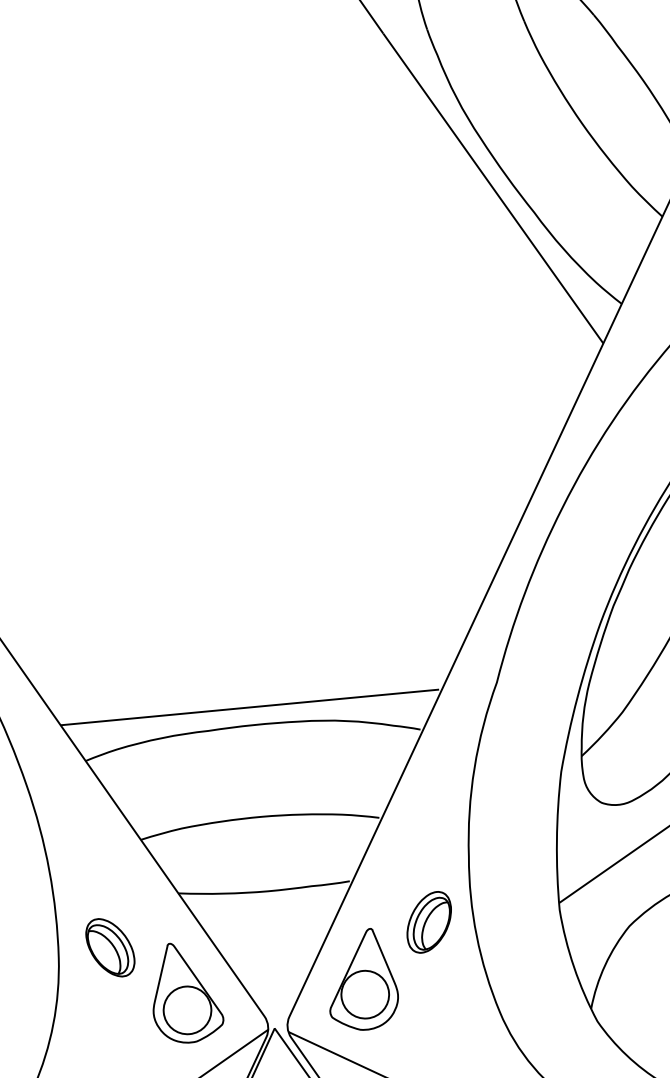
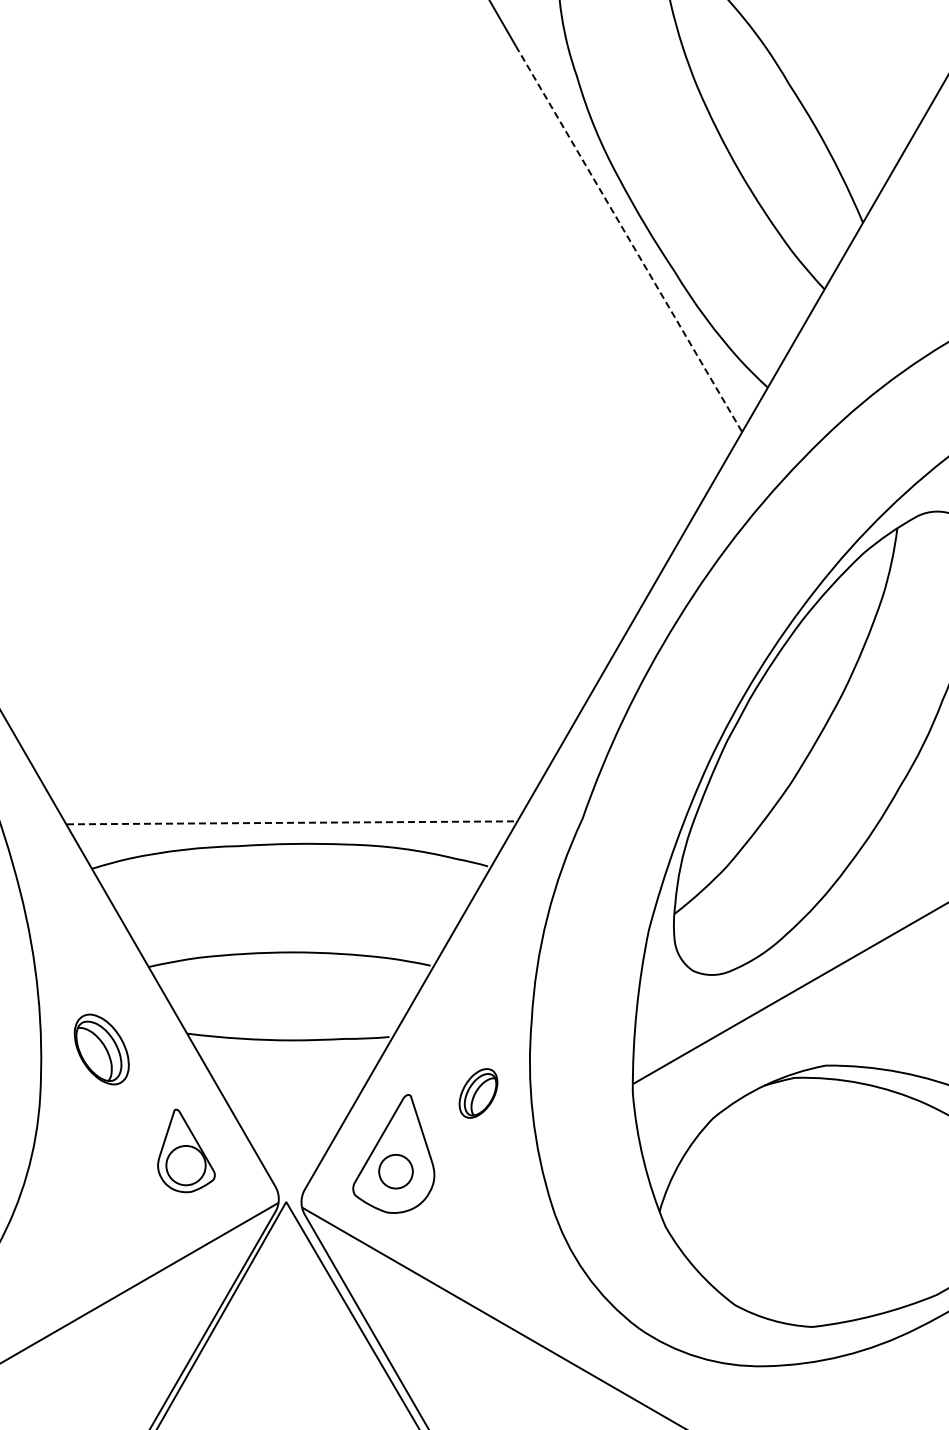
line: (492, 188) -> (628, 239), solid -> dashed
line: (250, 707) -> (290, 822), solid -> dashed
part: (429, 922) -> (478, 1093), size x0.7
part: (110, 947) -> (101, 1049), moved
part: (186, 992) -> (186, 1150), size x0.7
circle: (364, 994) -> (395, 1171), size x0.6

